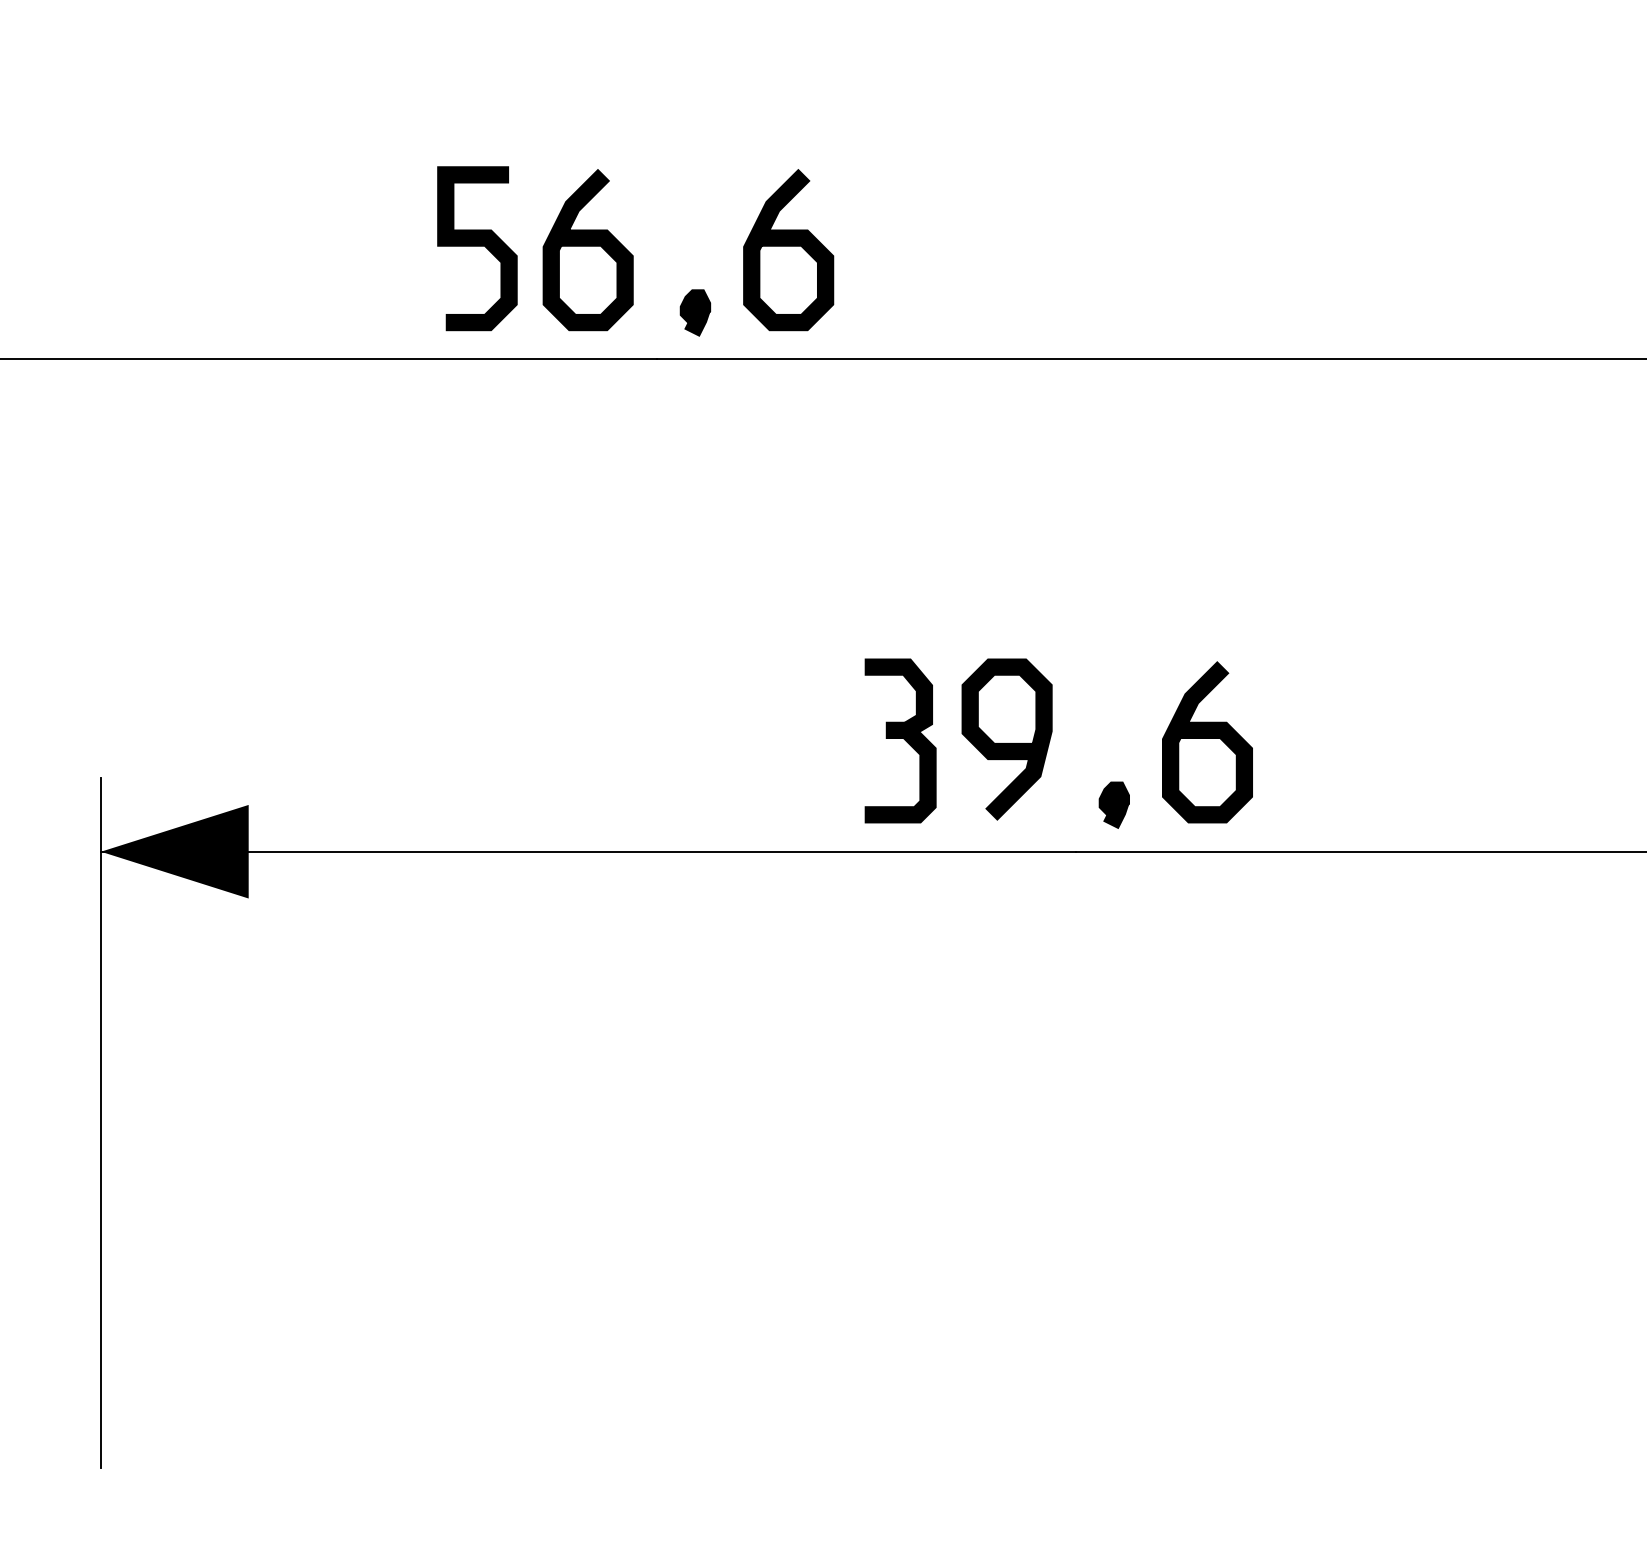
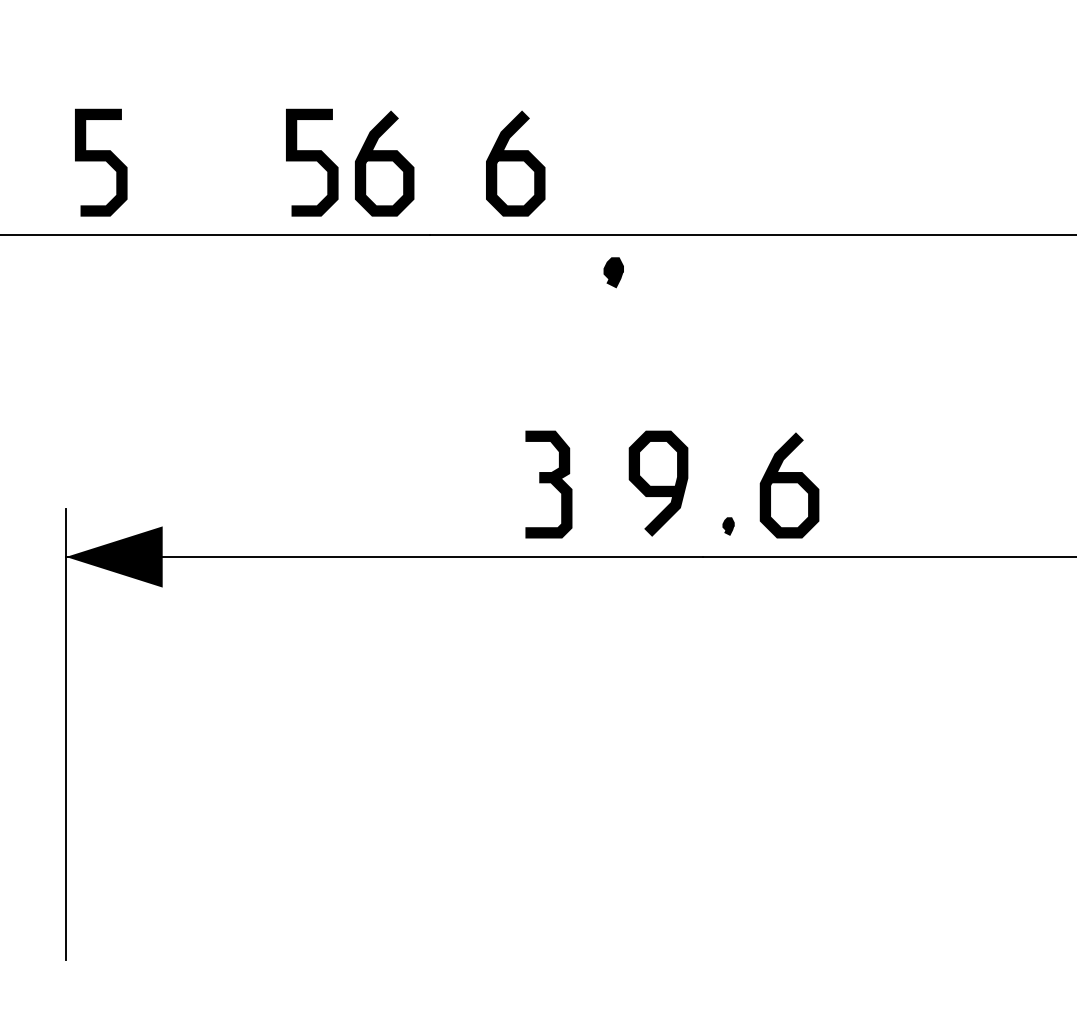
curve: (155, 246) -> (101, 161), added
part: (695, 312) -> (613, 272), moved
part: (899, 740) -> (548, 484), moved
part: (1114, 805) -> (728, 526), size x0.6

